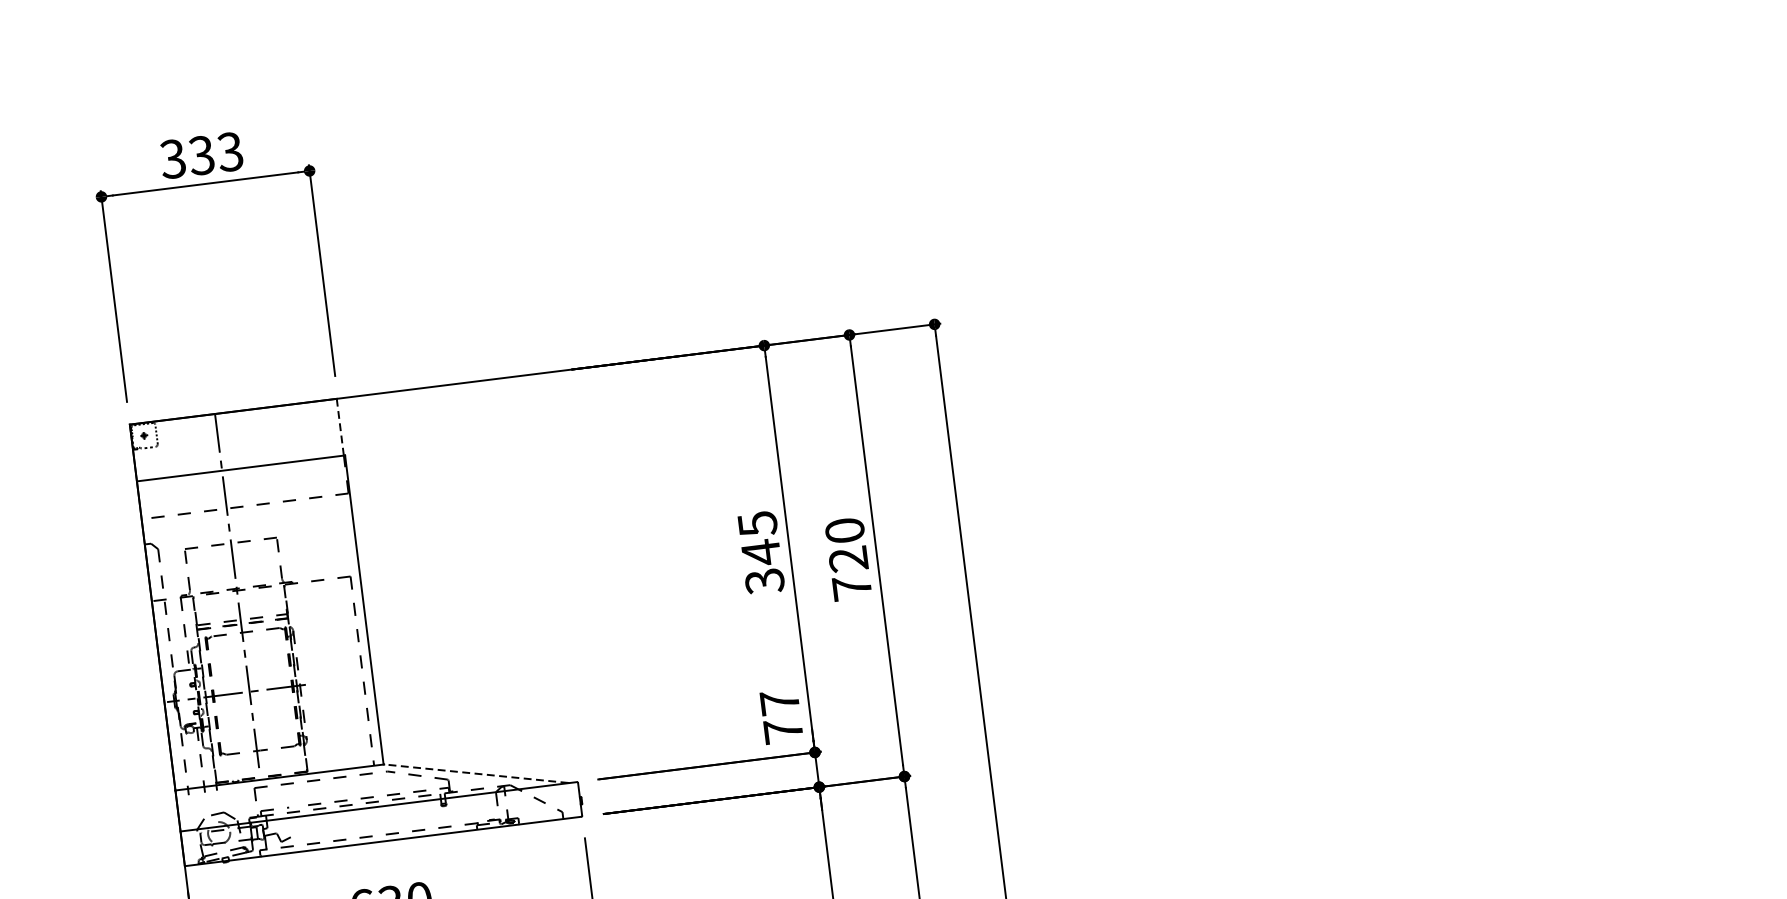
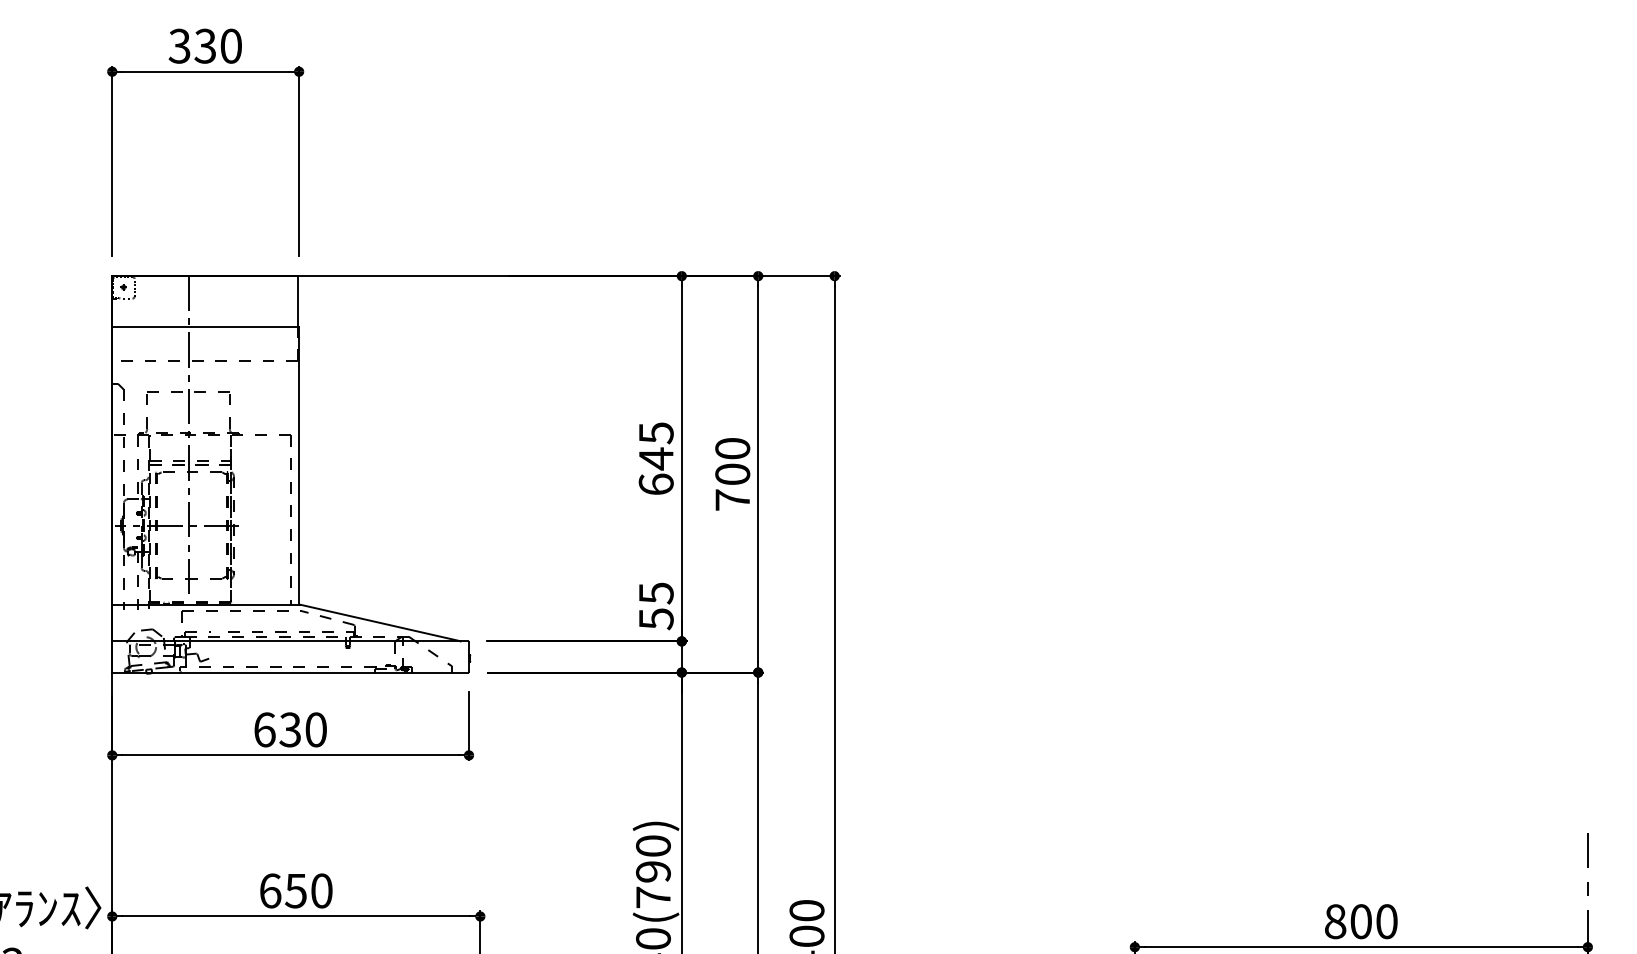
text: (229, 151) -> (230, 45), 333 -> 330
line: (340, 426) -> (298, 301), dashed -> solid
text: (848, 559) -> (732, 474), 720 -> 700
text: (763, 581) -> (655, 484), 345 -> 645
text: (781, 717) -> (656, 606), 77 -> 55
line: (475, 773) -> (379, 622), dashed -> solid

